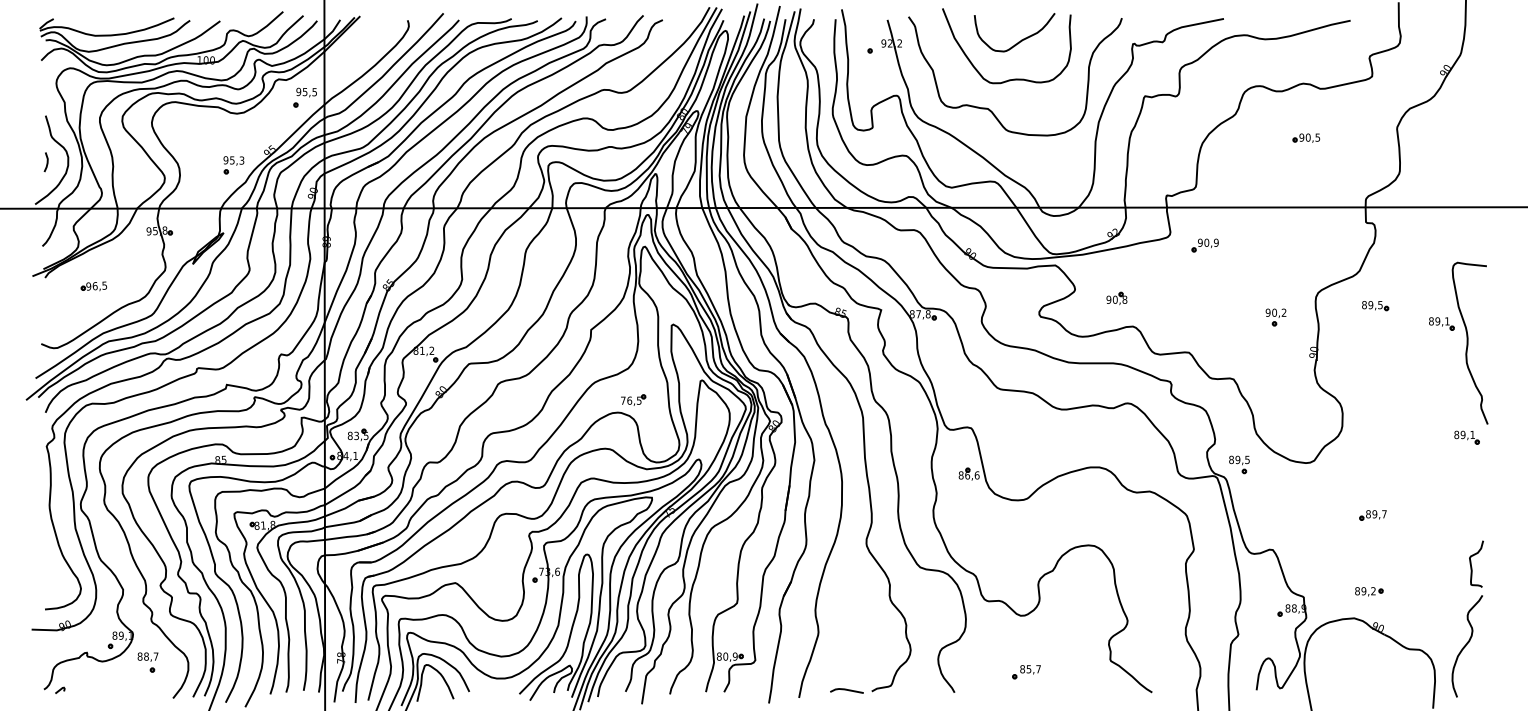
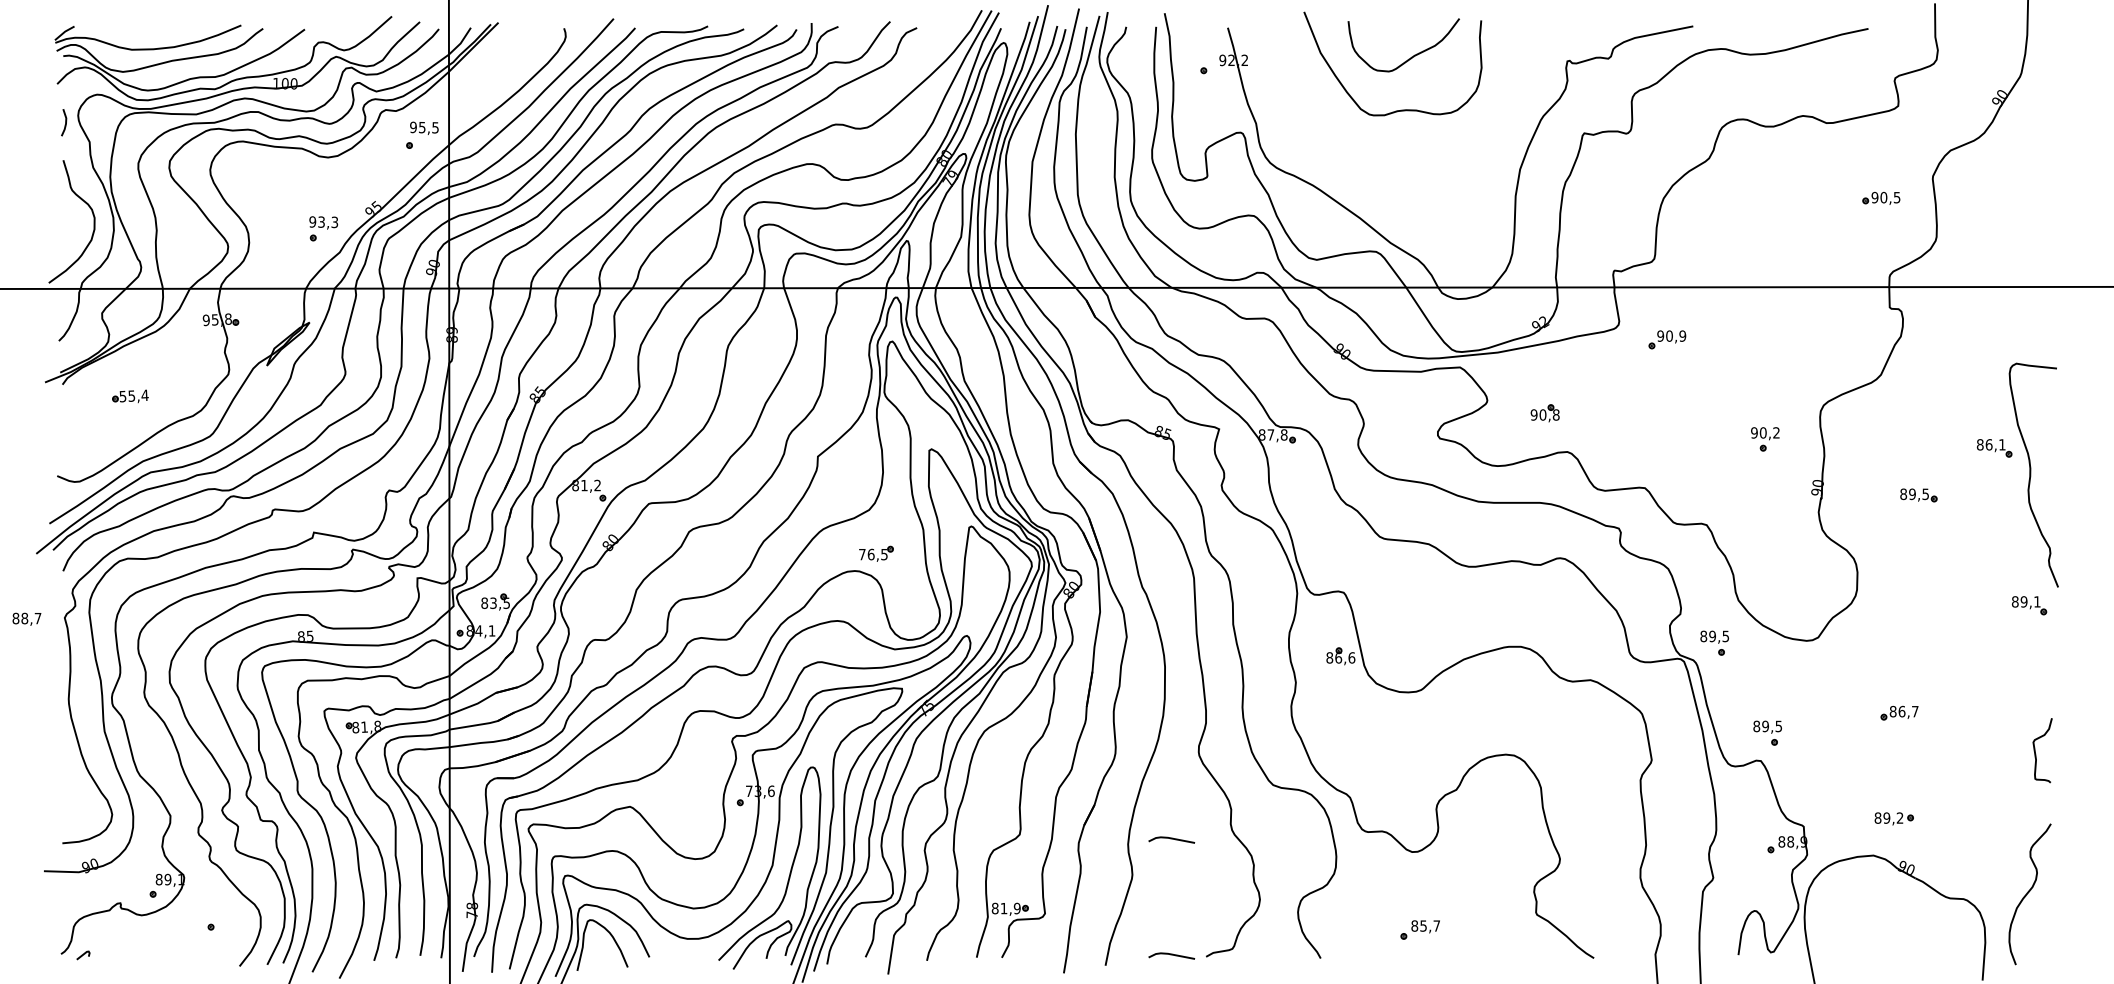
curve: (989, 109) -> (1369, 151), removed
part: (1306, 137) -> (1881, 197), moved
text: (232, 159) -> (321, 221), 95,3 -> 93,3
line: (47, 162) -> (65, 122), moved
text: (96, 285) -> (133, 395), 96,5 -> 55,4
part: (1375, 305) -> (1918, 495), moved
text: (1437, 321) -> (1988, 444), 89,1 -> 86,1
text: (1374, 514) -> (1901, 711), 89,7 -> 86,7
part: (1277, 529) -> (1767, 732), added
curve: (1471, 564) -> (2035, 750), moved
line: (846, 606) -> (1171, 839), added
text: (147, 656) -> (26, 618), moved
text: (725, 656) -> (1003, 908), 80,9 -> 81,9

